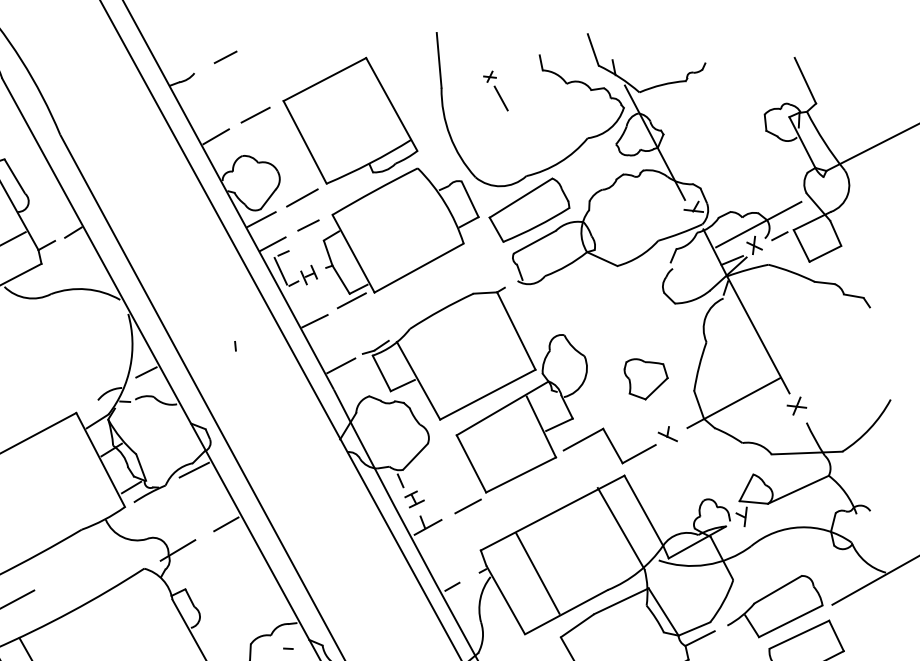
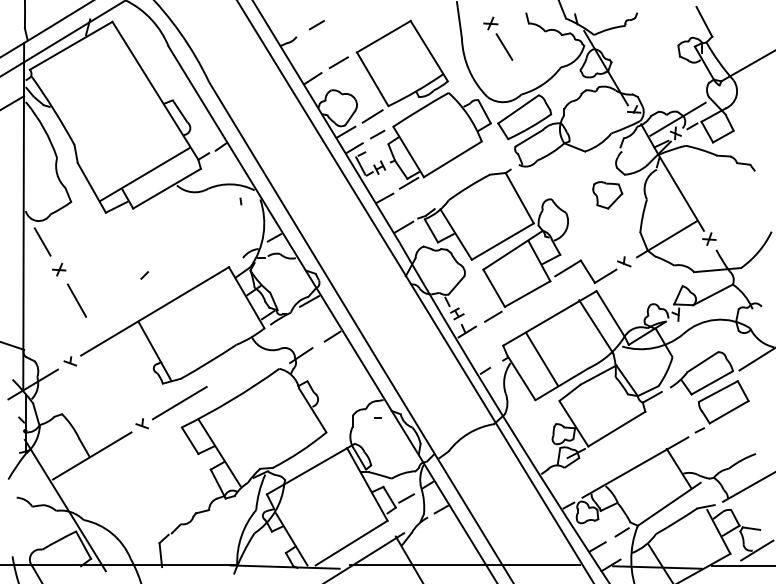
part: (496, 90) -> (498, 38), size x1.67
line: (234, 346) -> (240, 201), moved
part: (645, 379) -> (607, 195), moved

